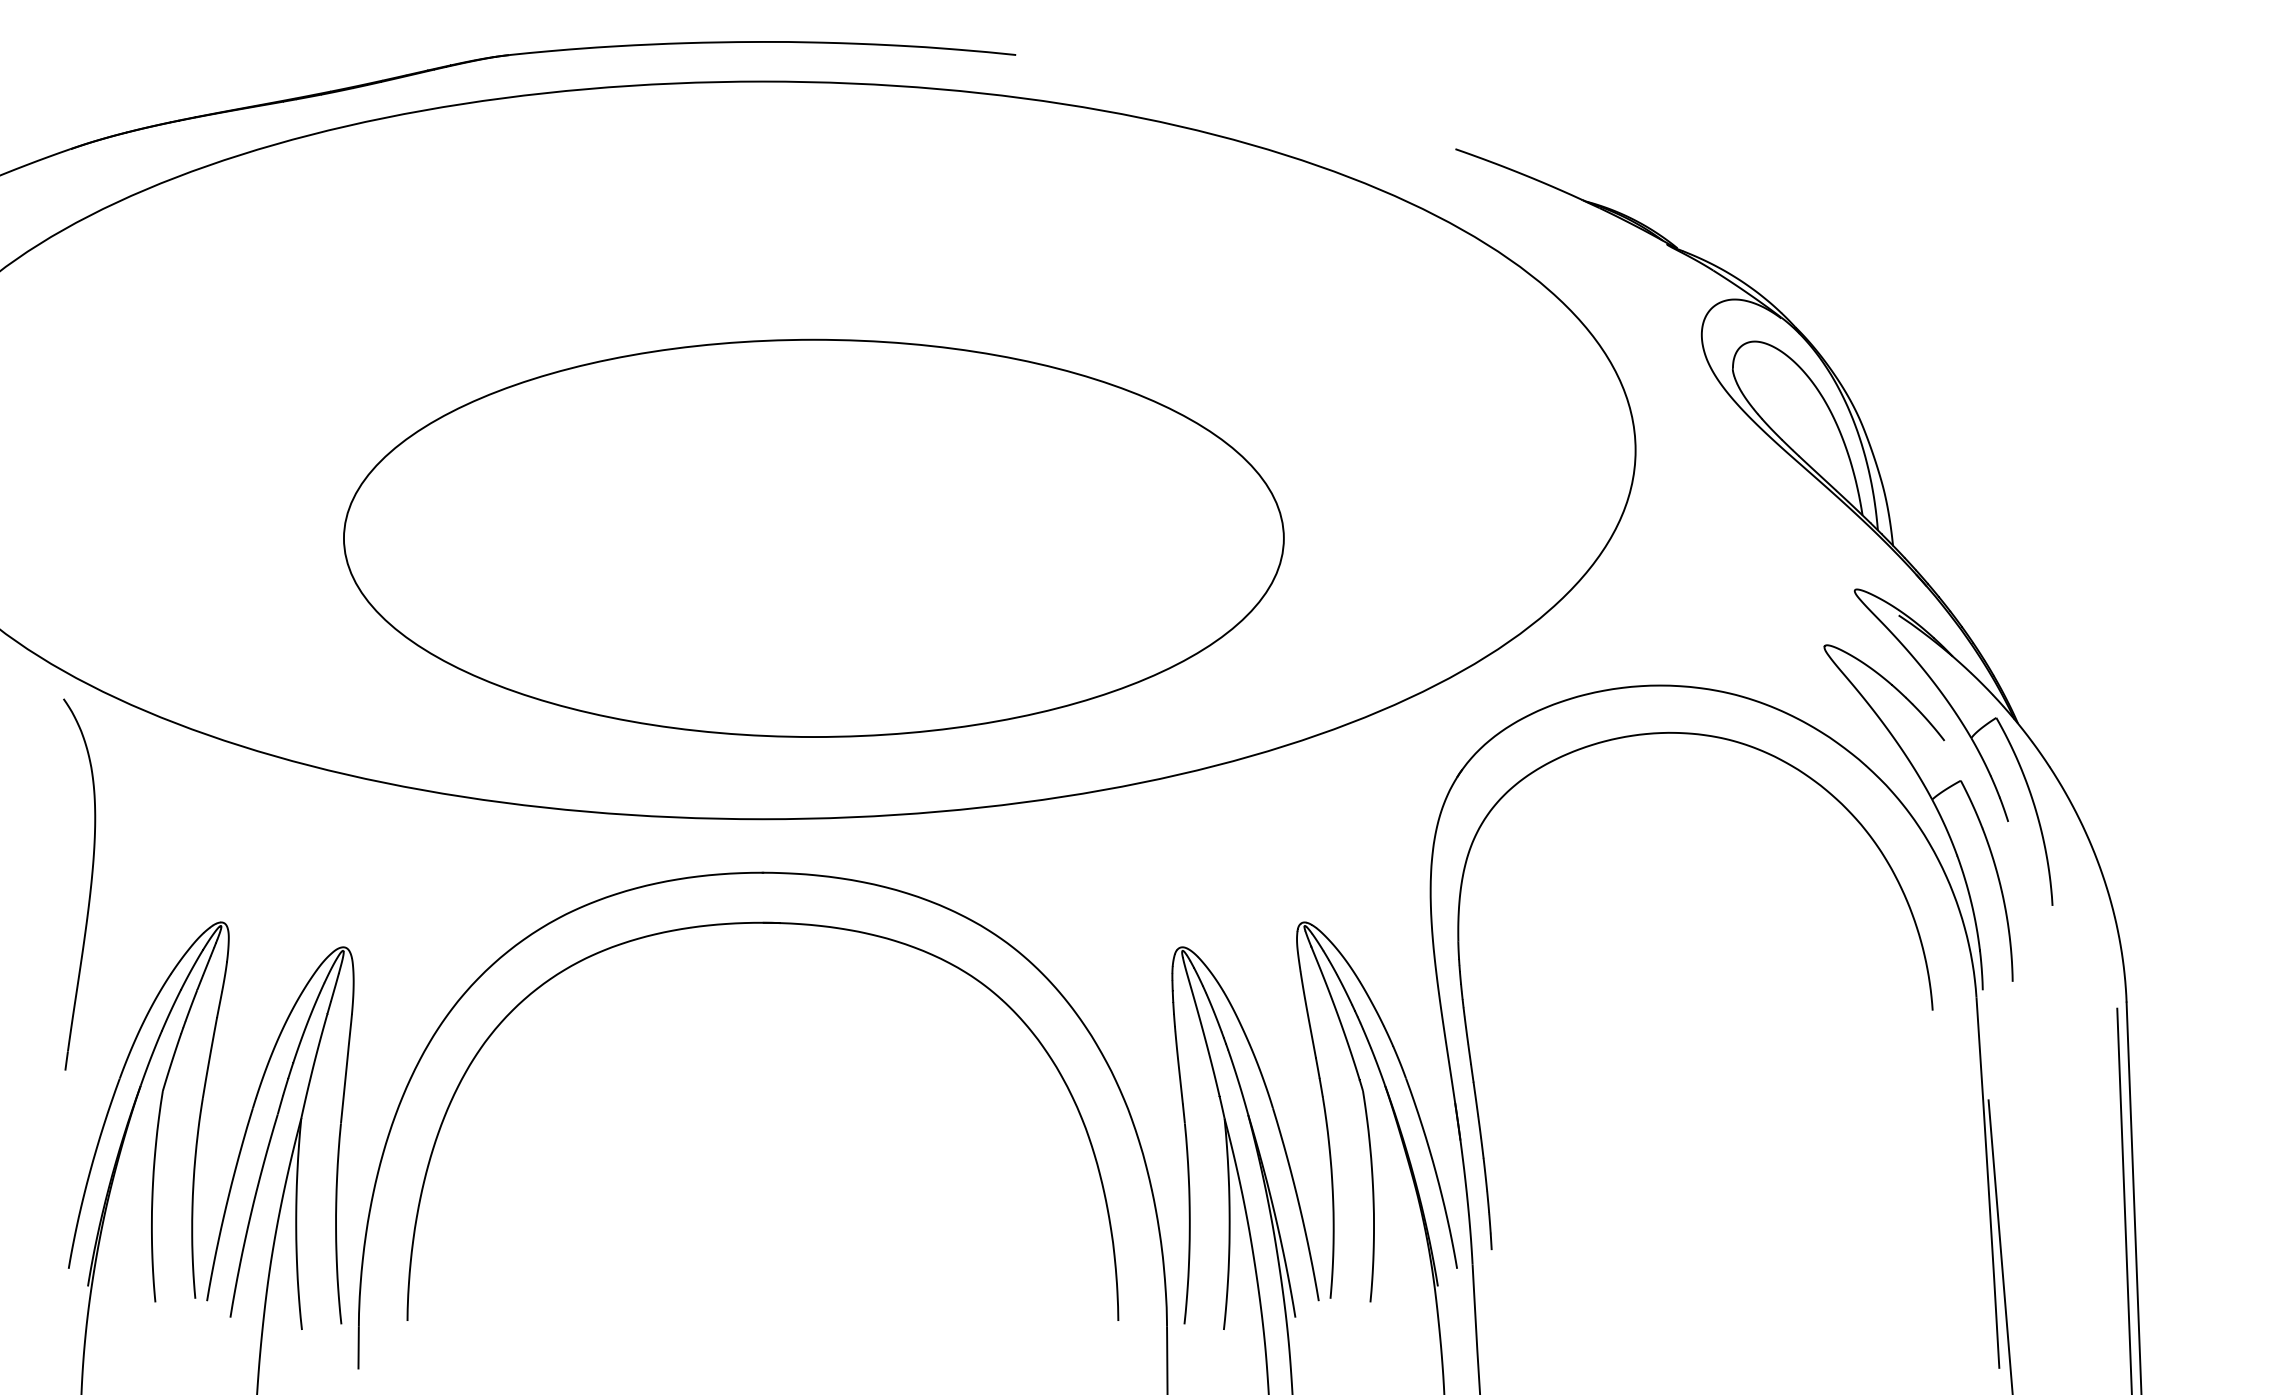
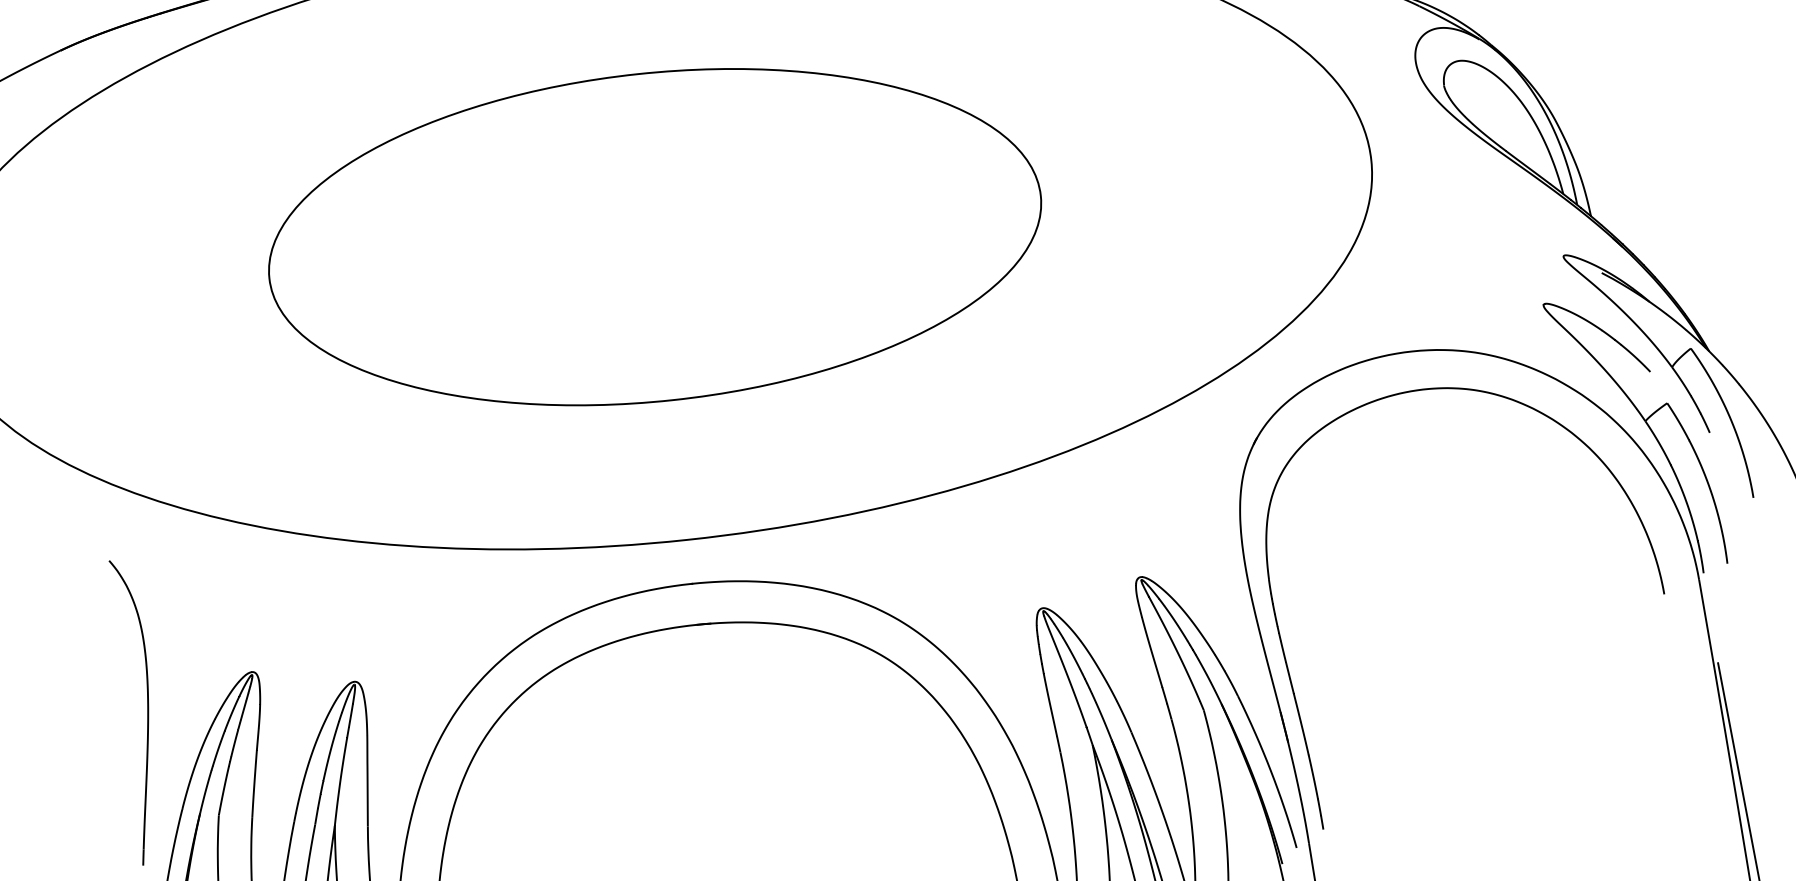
part: (813, 537) -> (654, 236), moved
part: (90, 884) -> (147, 710), moved

